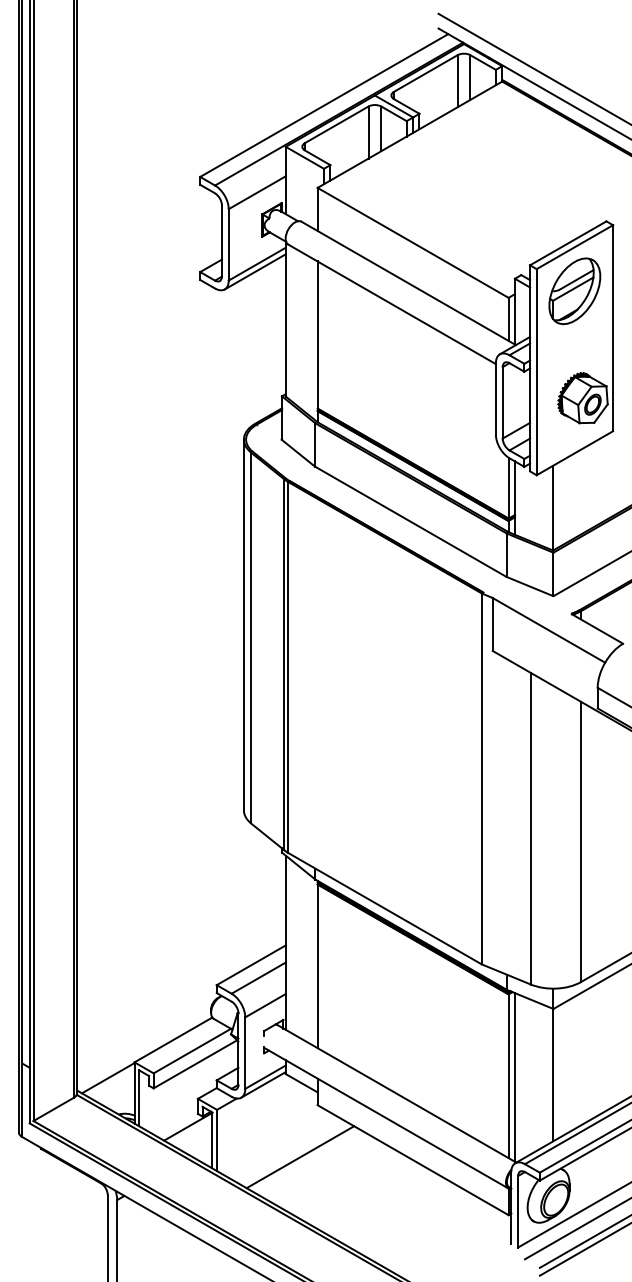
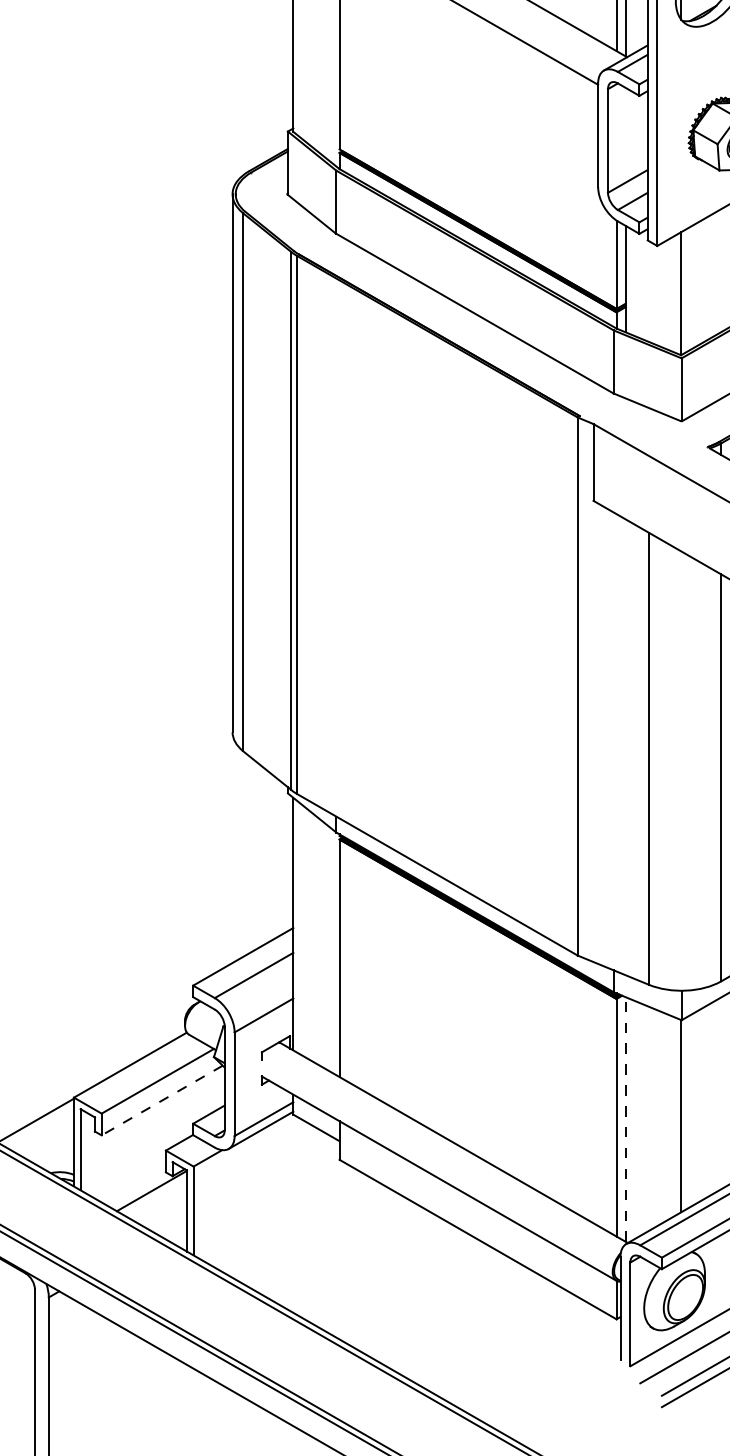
line: (194, 1064) -> (160, 1100), solid -> dashed
line: (514, 1076) -> (625, 1118), solid -> dashed
line: (300, 1157) -> (314, 1235), removed

